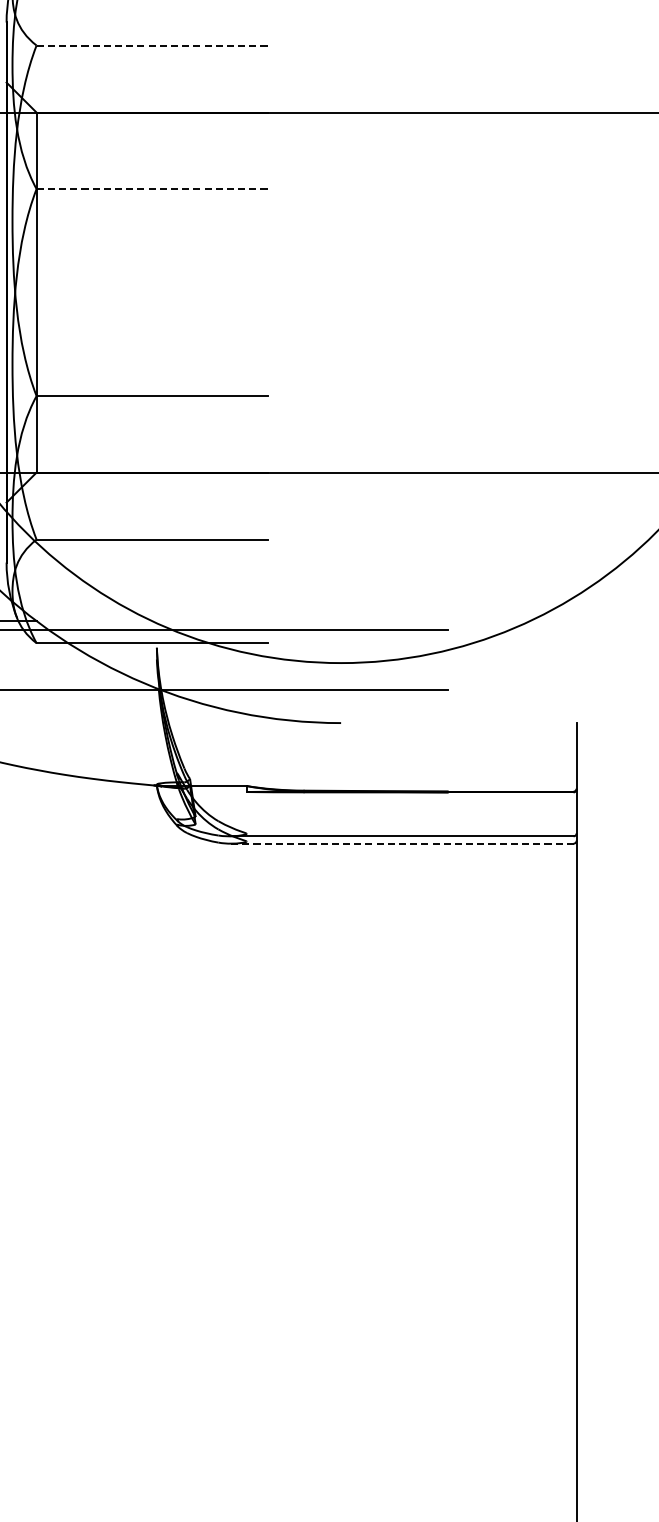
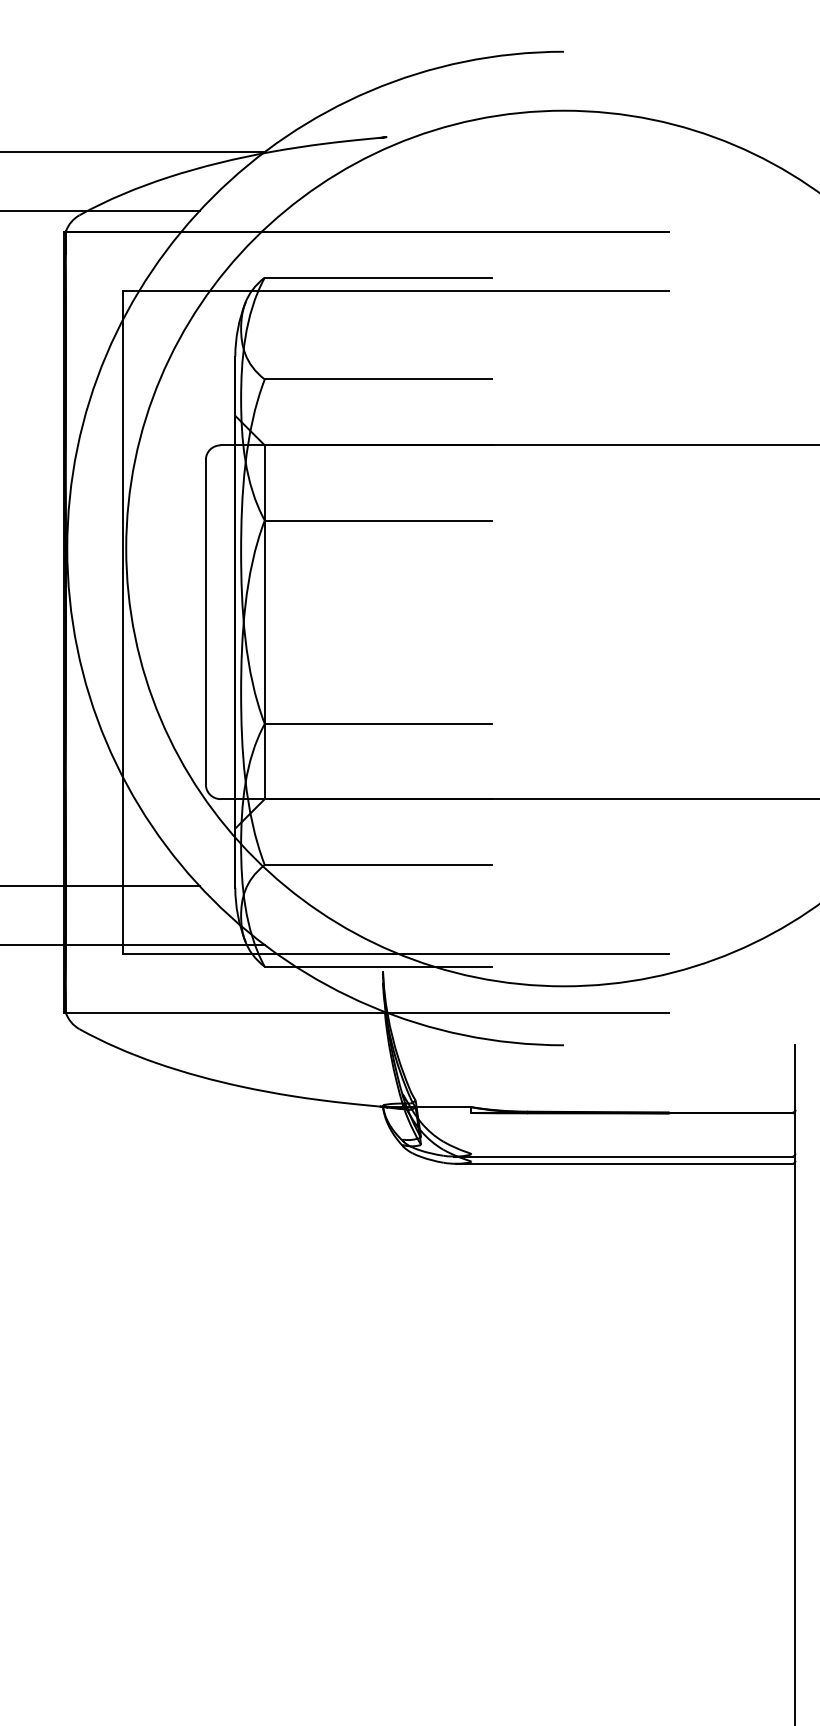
line: (152, 45) -> (378, 379), dashed -> solid
line: (152, 189) -> (378, 520), dashed -> solid
line: (402, 843) -> (624, 1163), dashed -> solid

